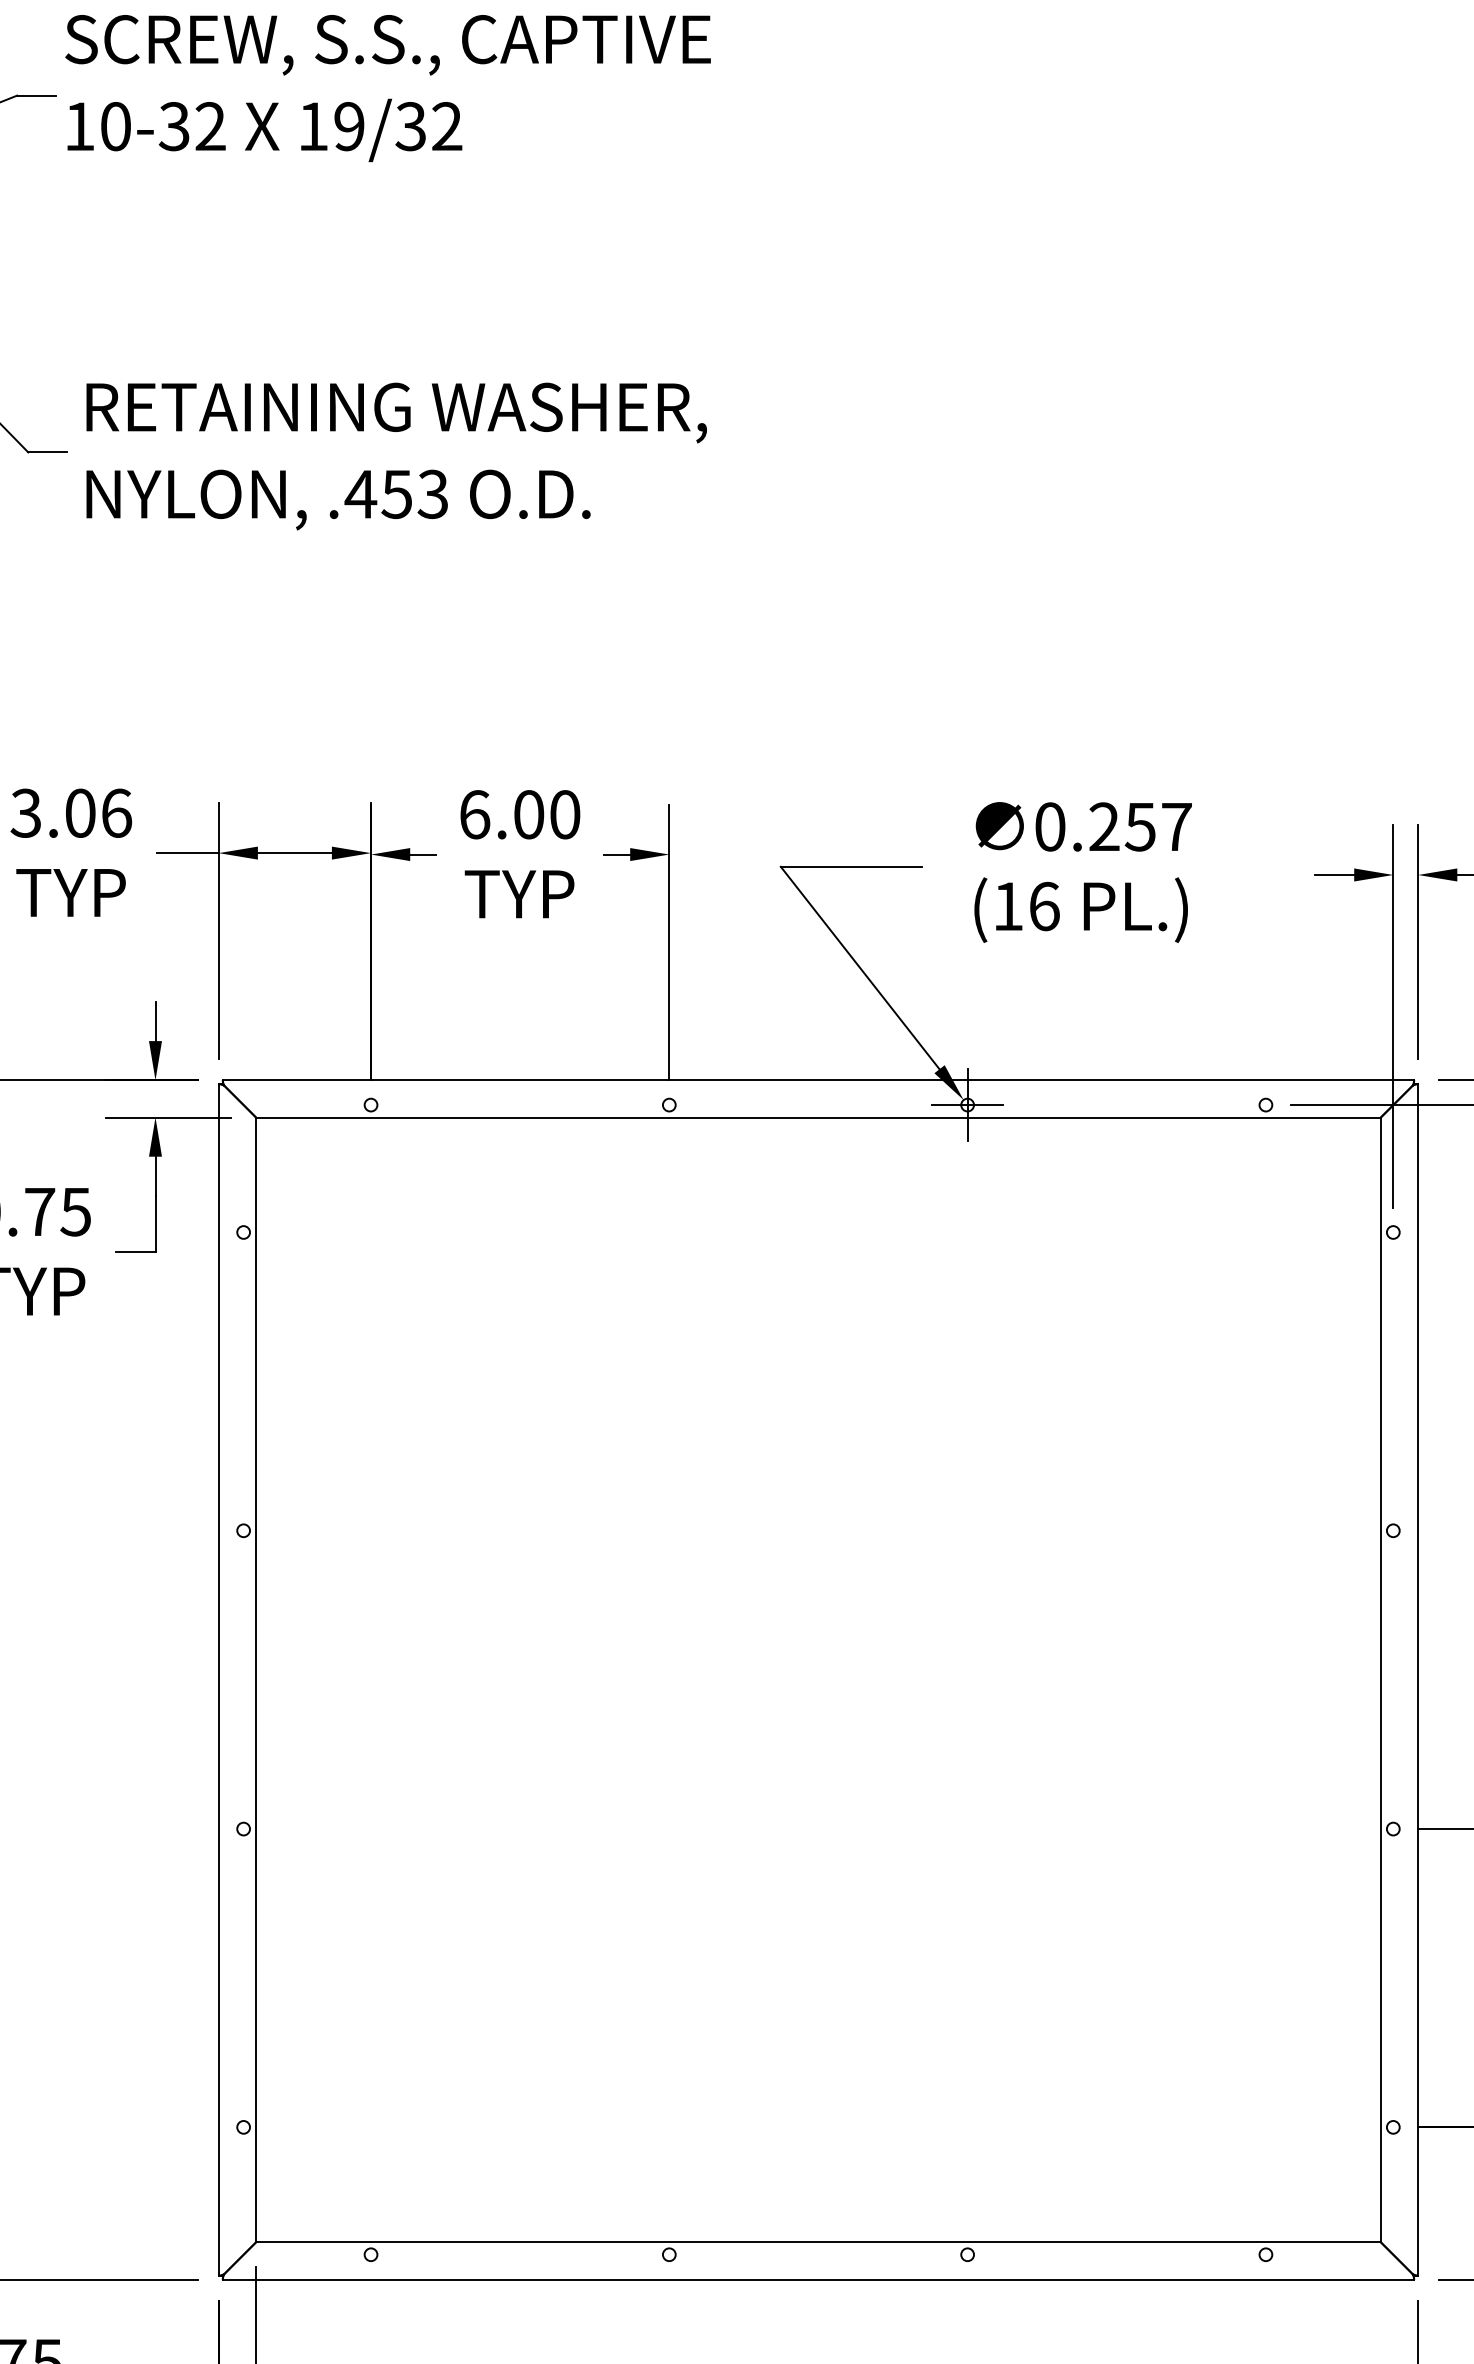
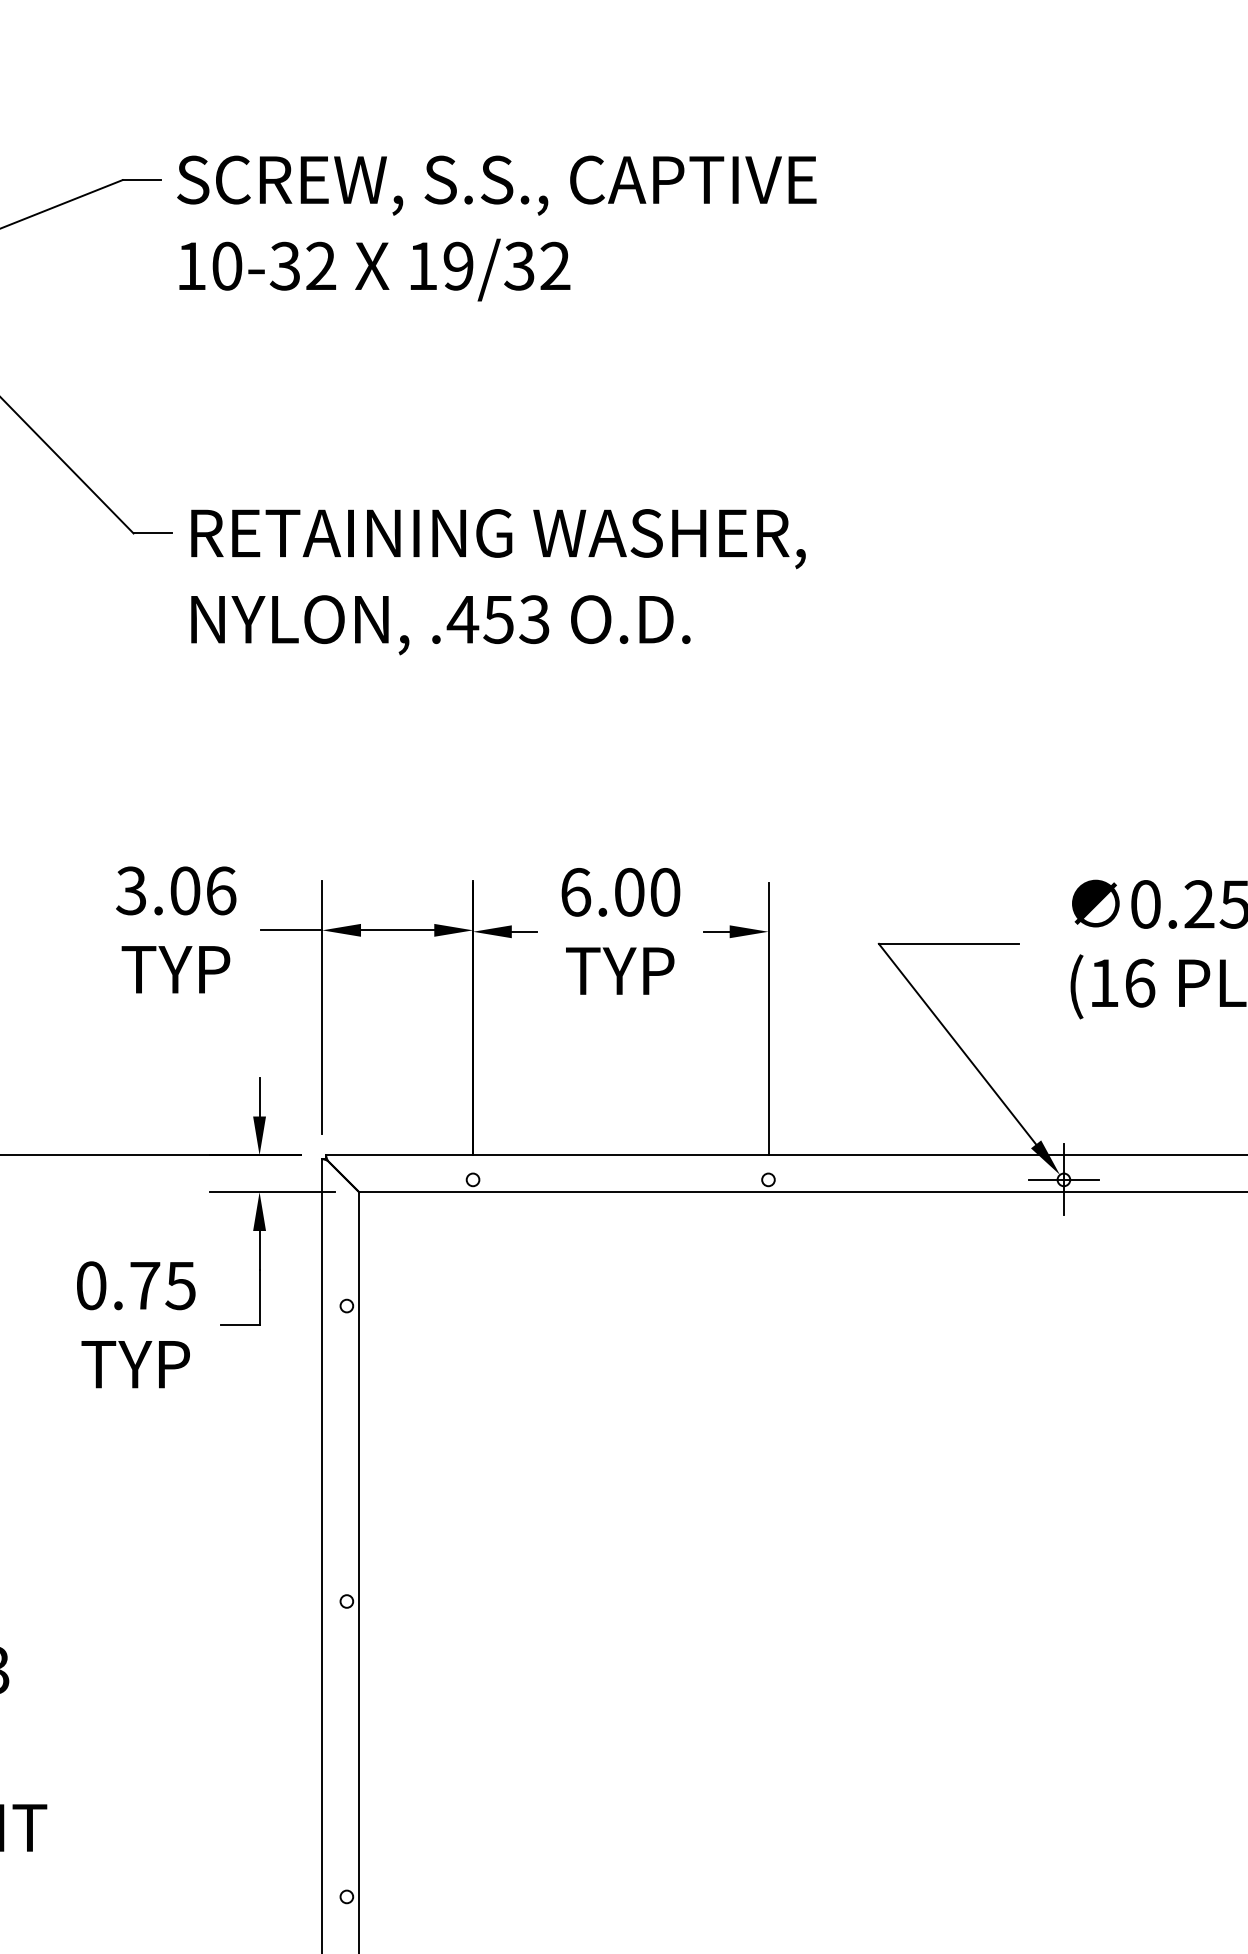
text: (387, 88) -> (496, 228), moved
text: (396, 456) -> (498, 582), moved

